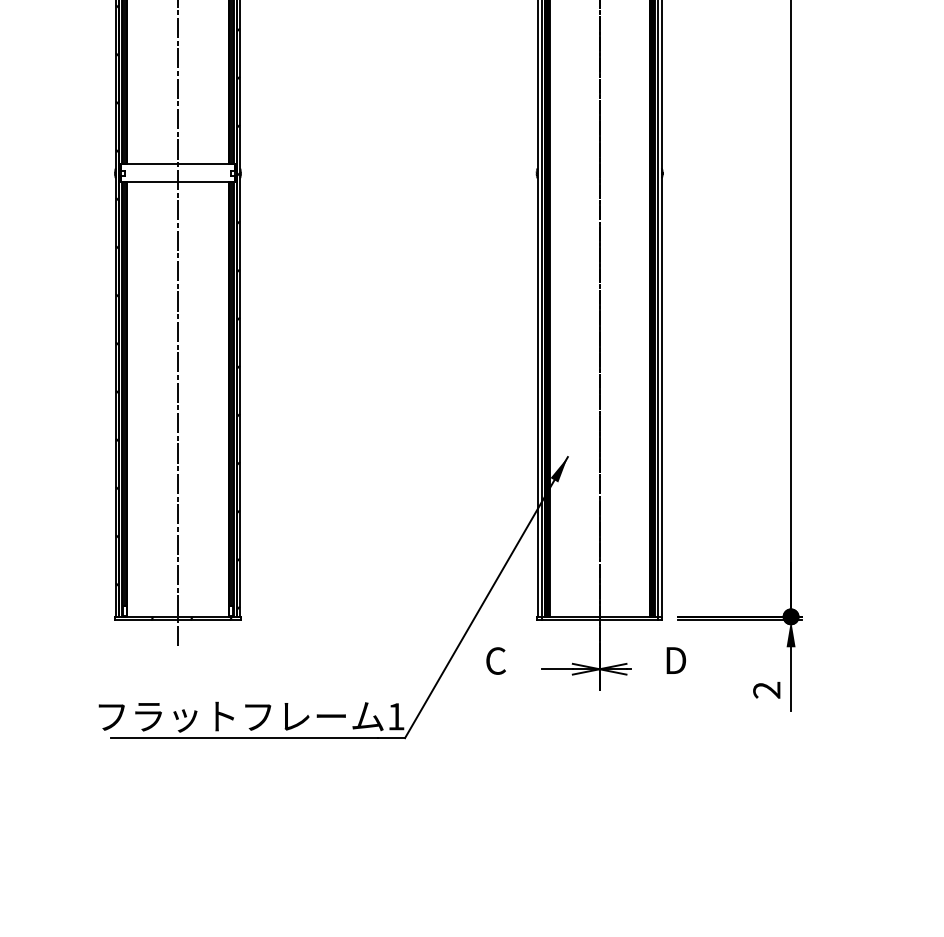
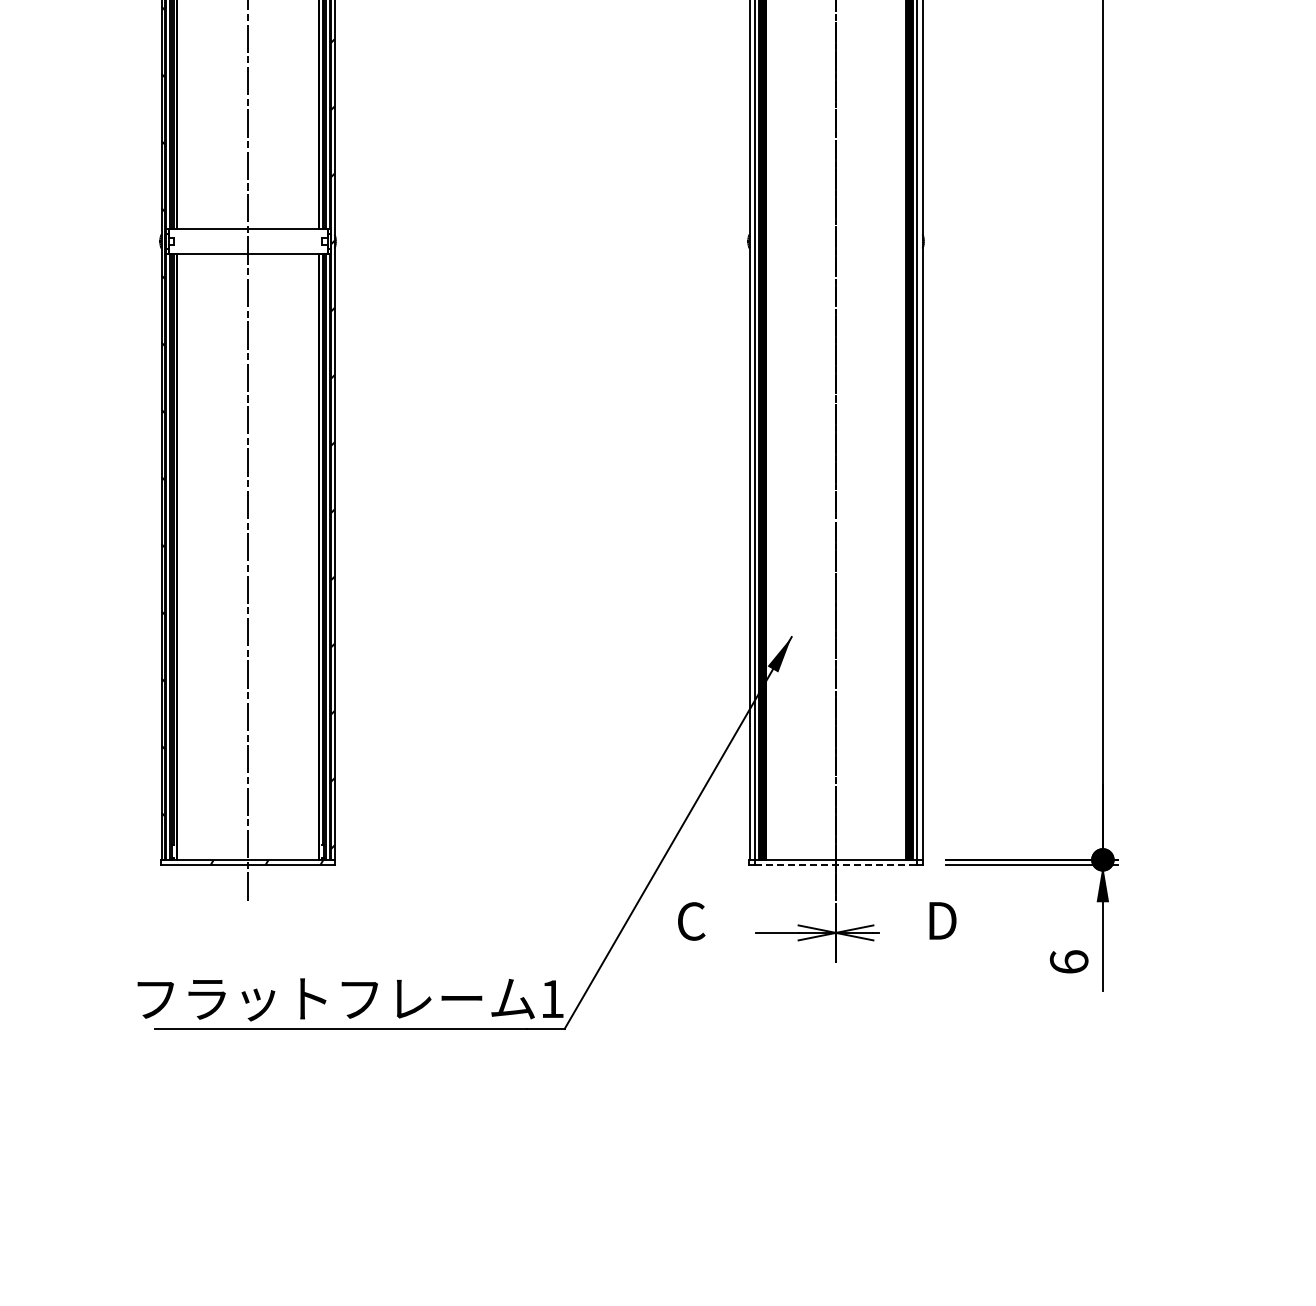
line: (600, 620) -> (836, 864), solid -> dashed
text: (766, 689) -> (1068, 961), 2 -> 6

